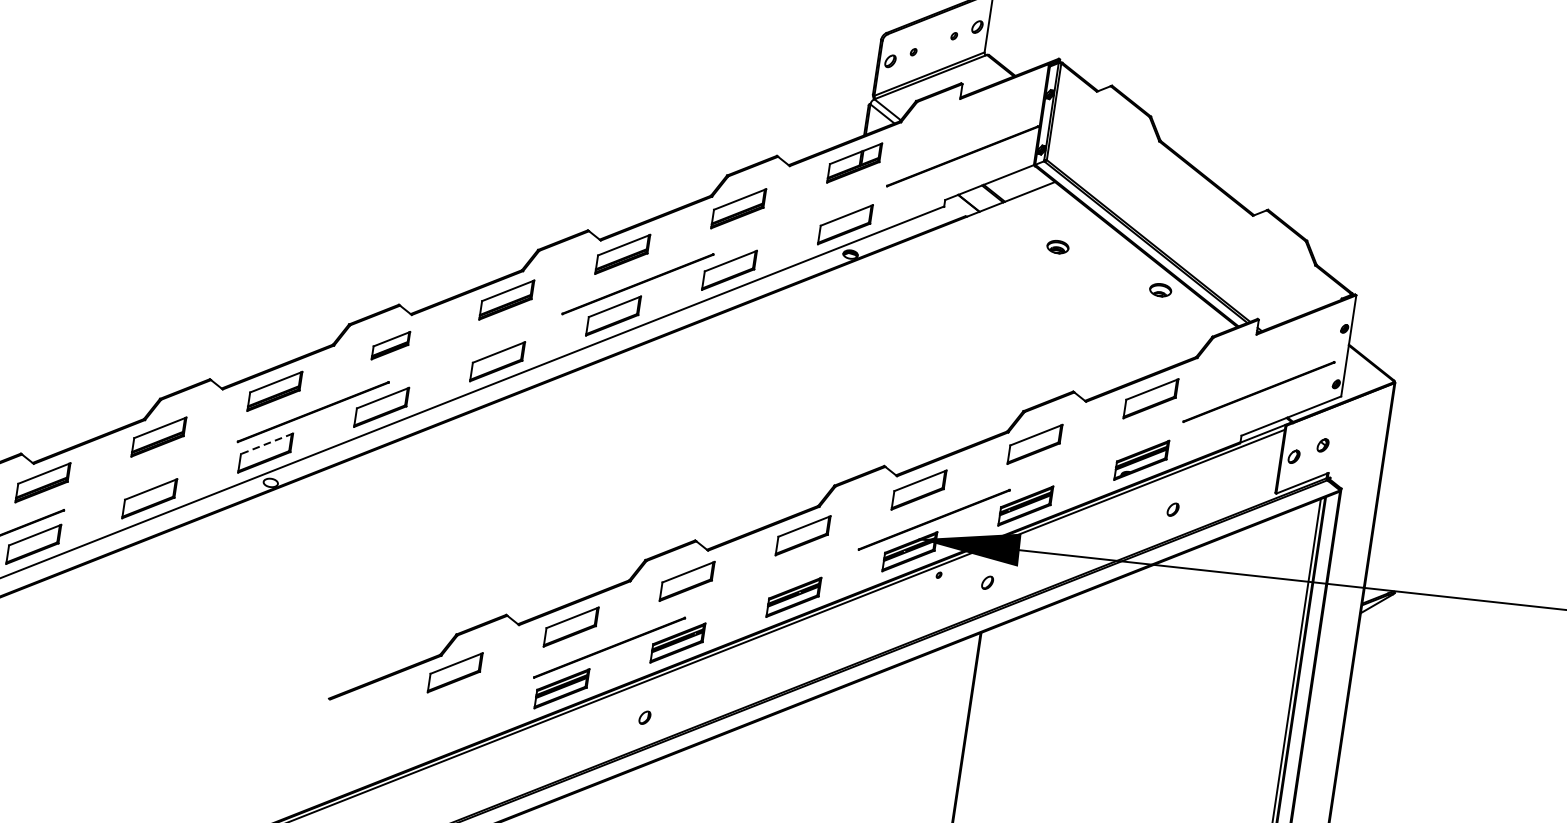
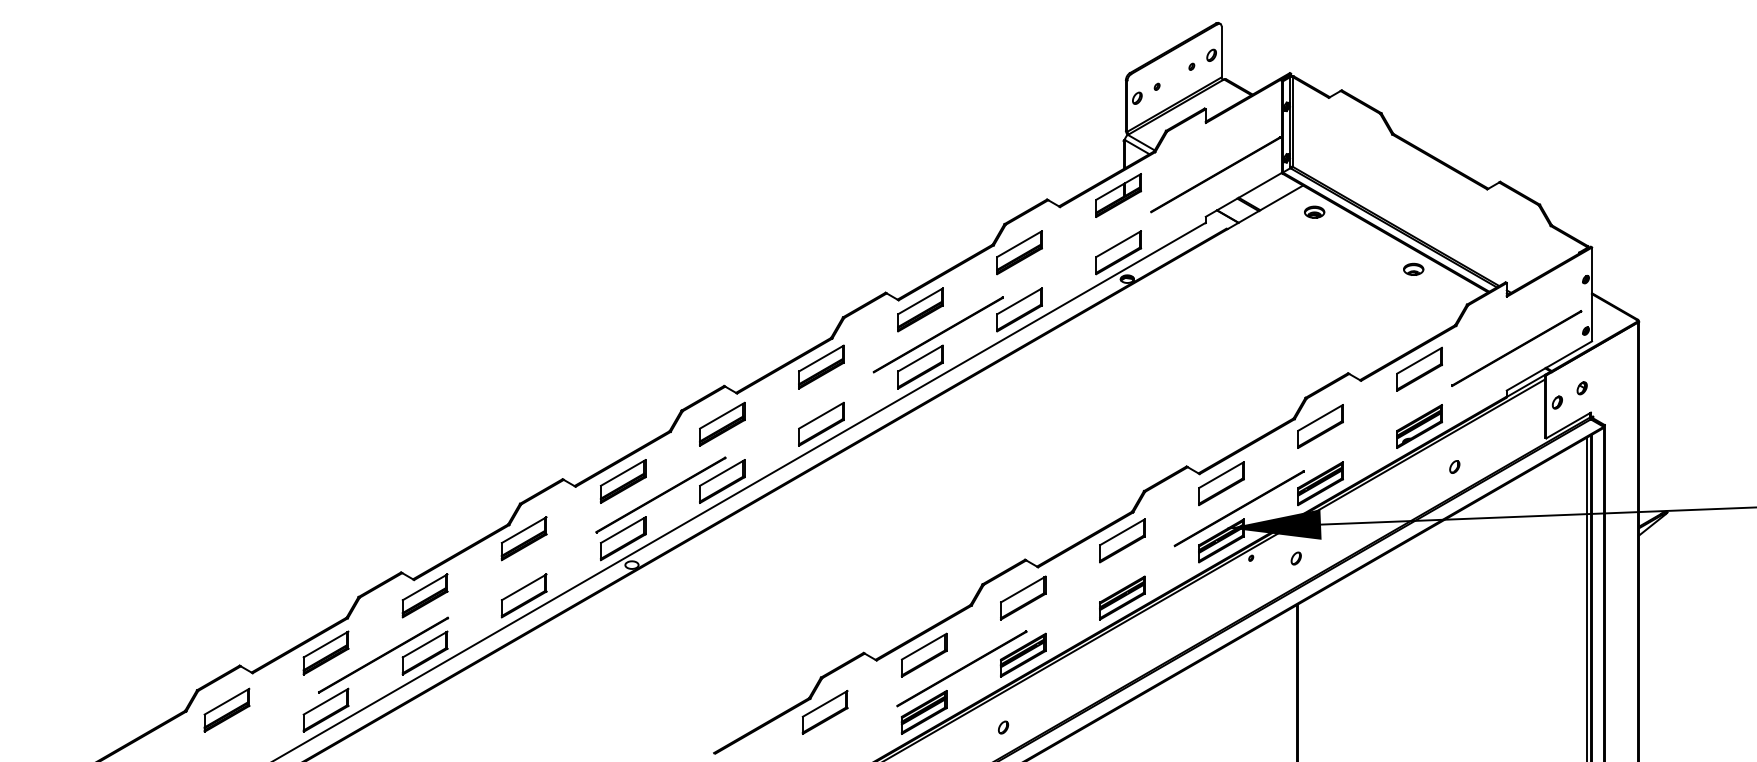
part: (1057, 246) -> (1314, 211), moved
part: (391, 344) -> (722, 423), size x1.43
line: (267, 444) -> (623, 530), dashed -> solid

